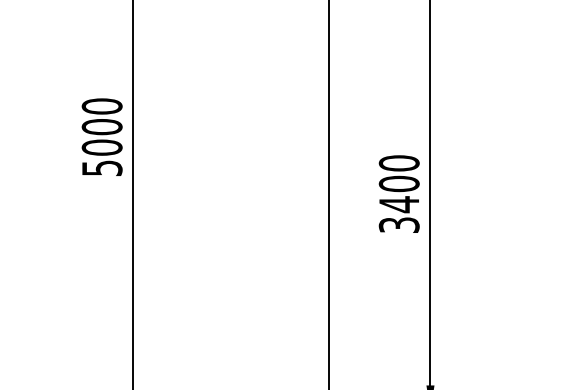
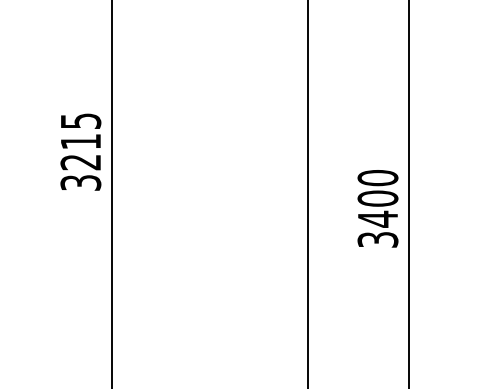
text: (101, 136) -> (80, 151), 5000 -> 3215

